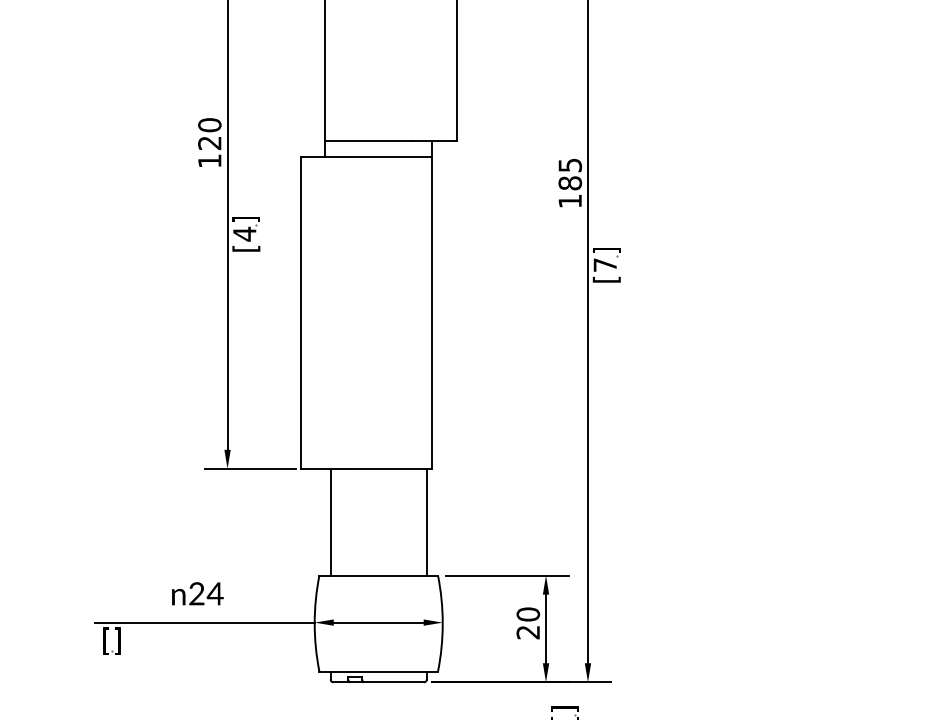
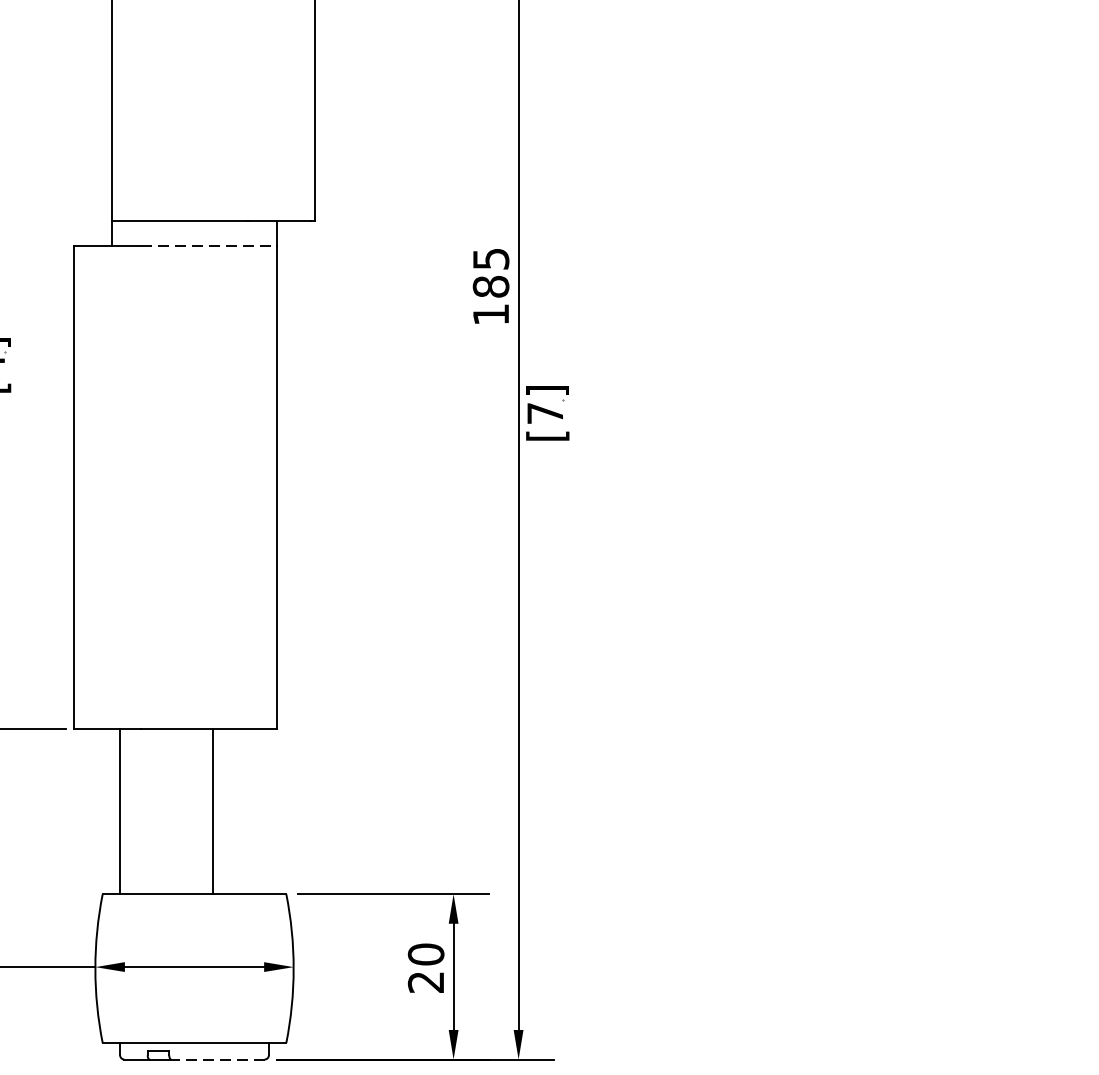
line: (388, 156) -> (209, 245), solid -> dashed
line: (426, 521) -> (212, 810), moved
line: (393, 682) -> (217, 1059), solid -> dashed

